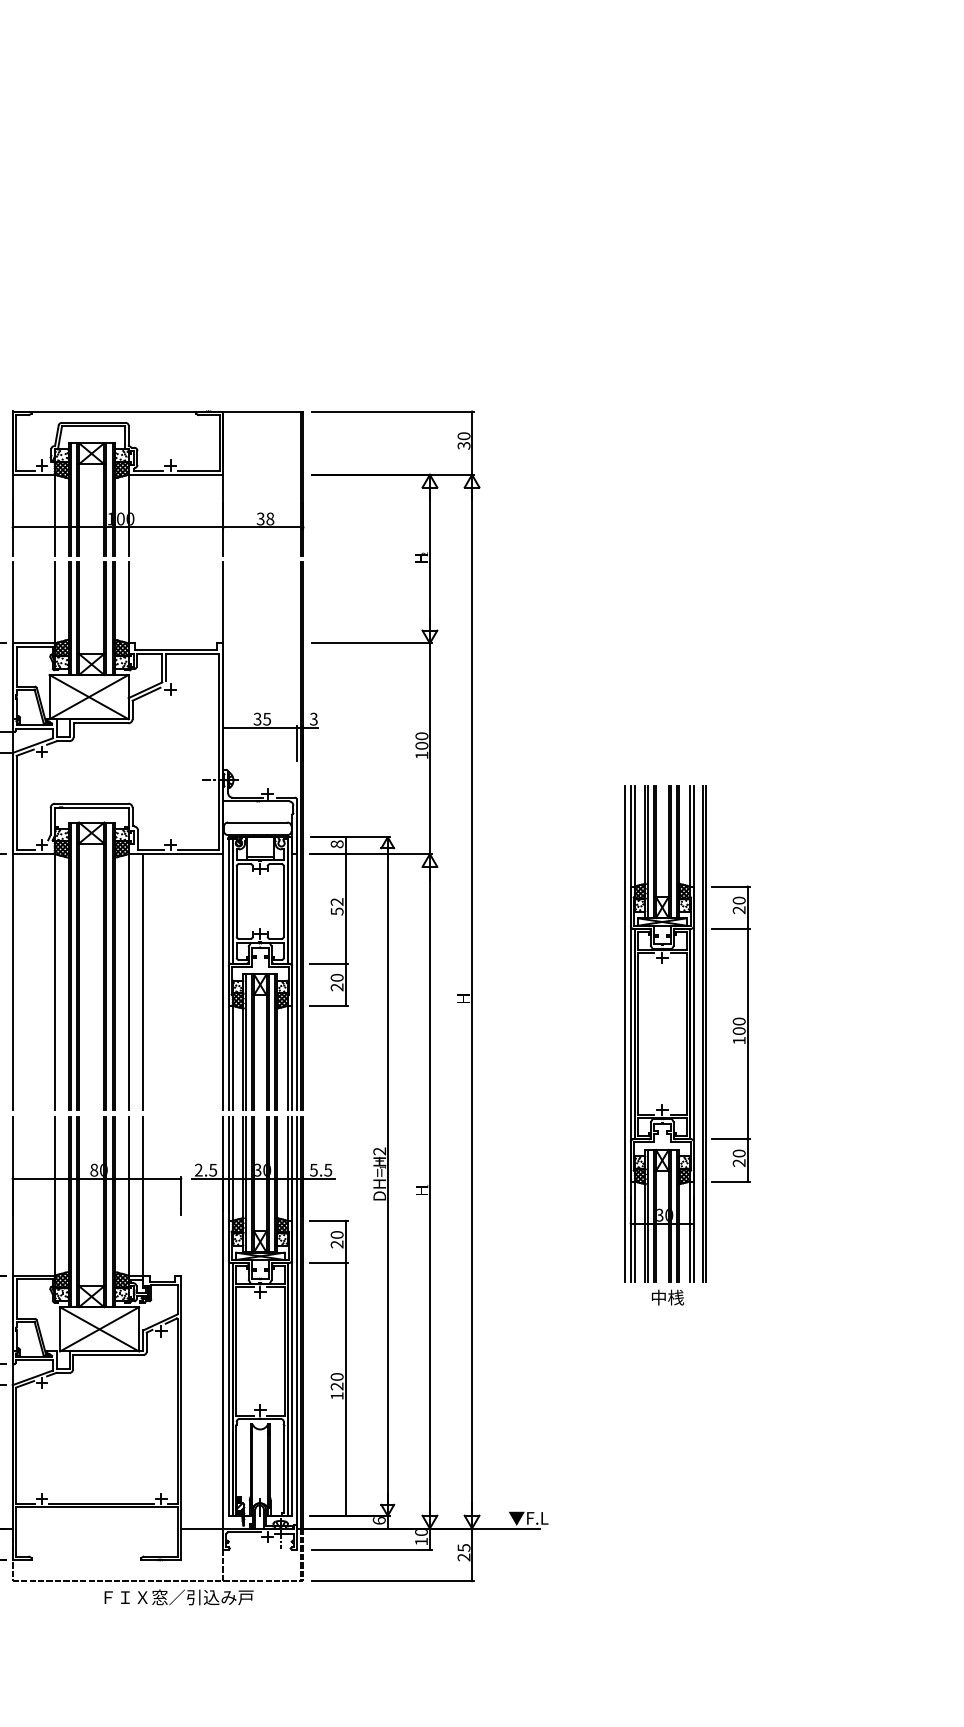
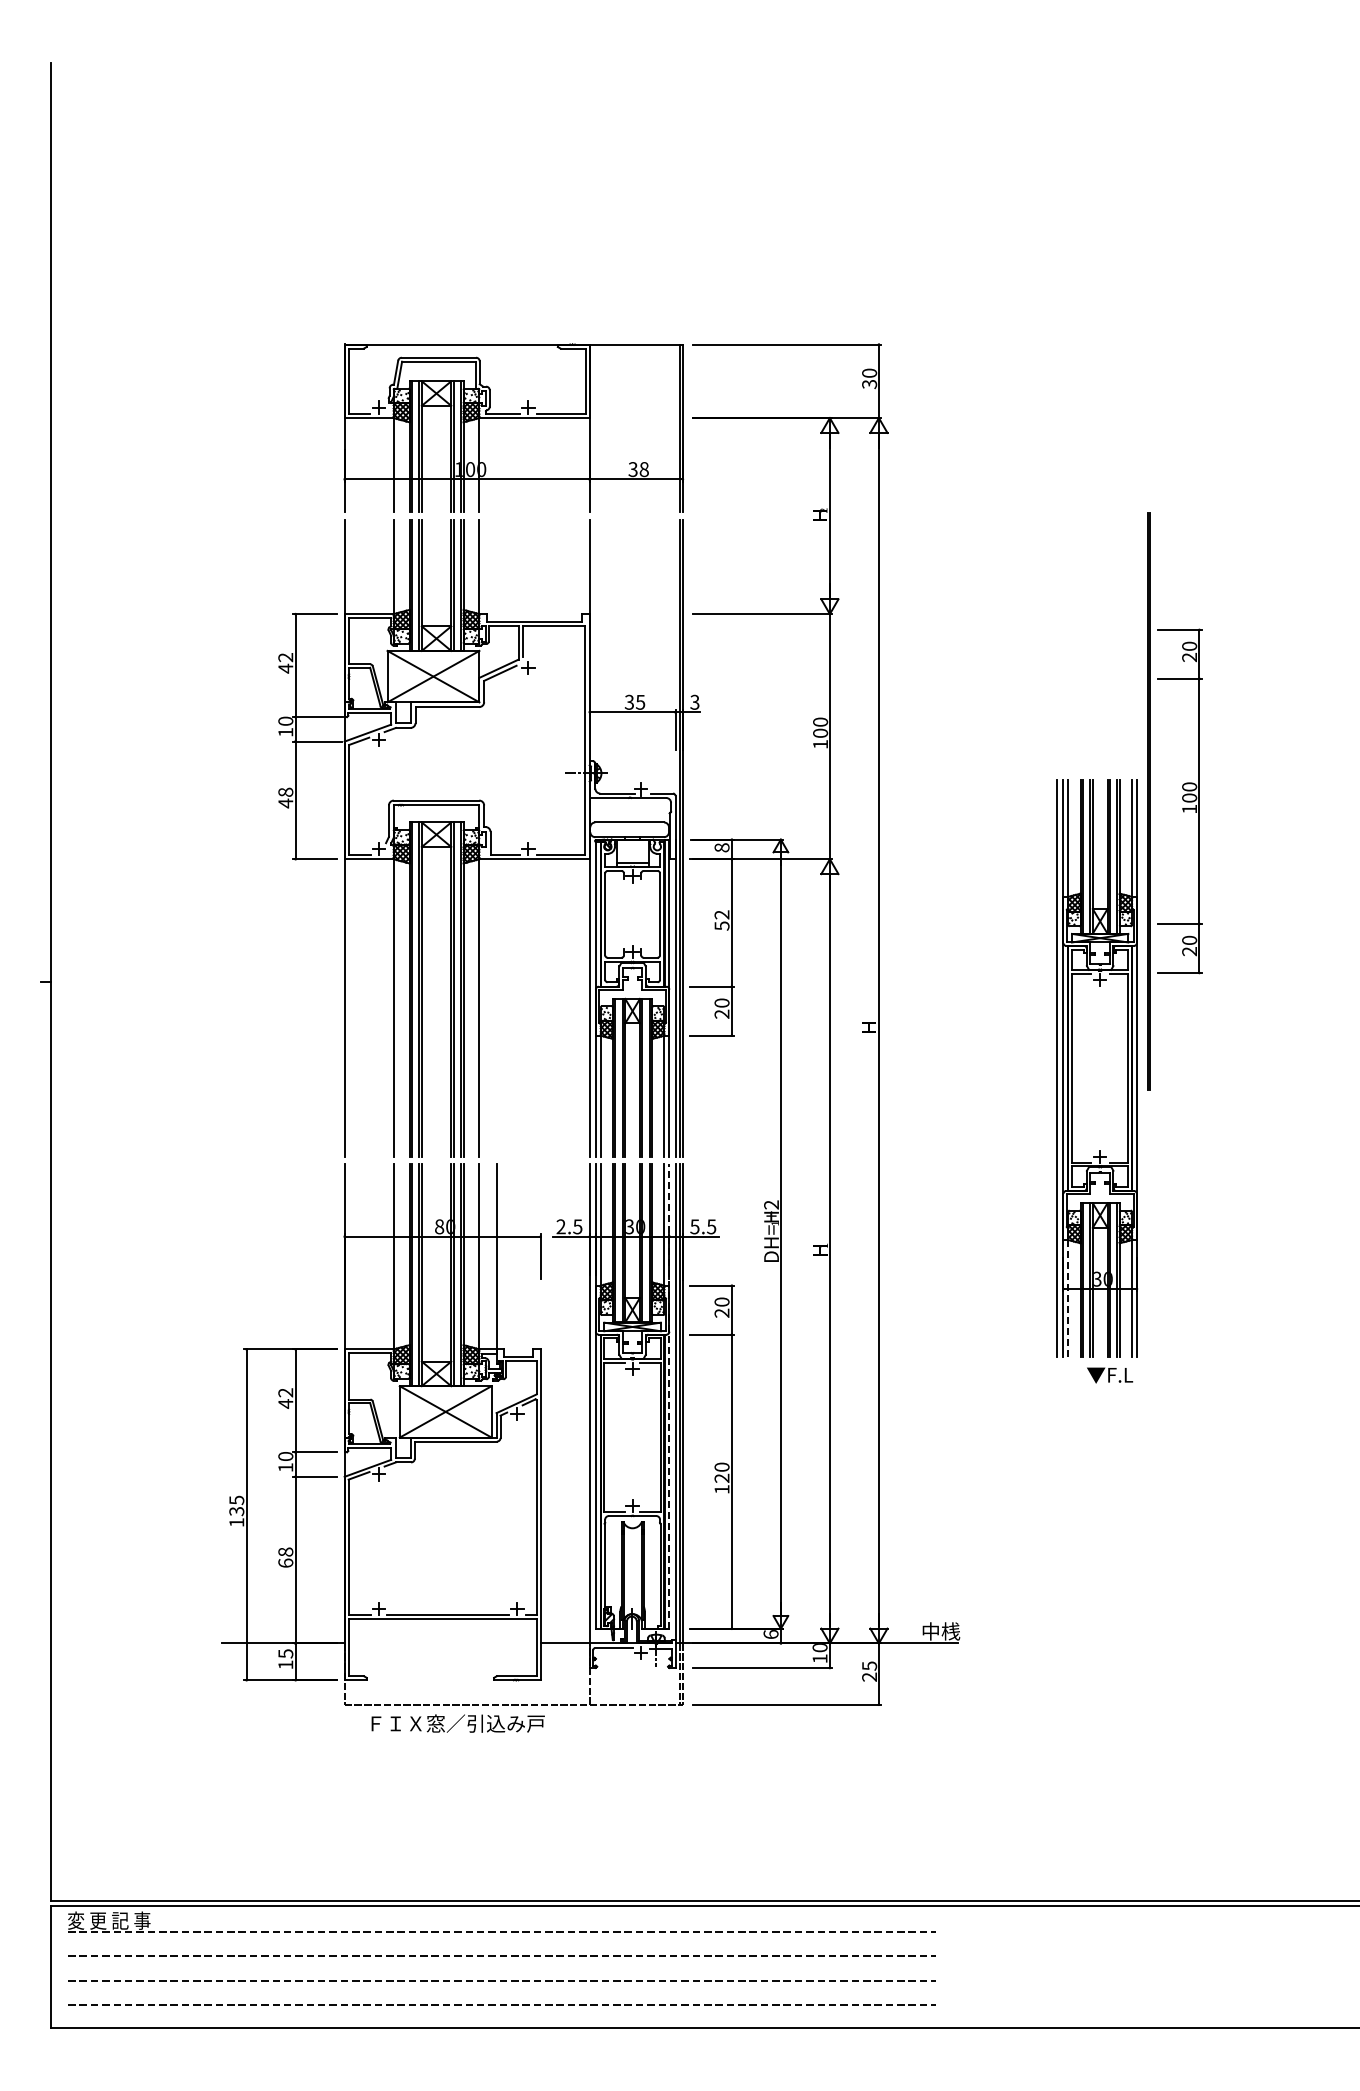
line: (143, 982) -> (496, 1008), removed
part: (733, 1033) -> (1182, 800), moved
line: (635, 1231) -> (1068, 1298), solid -> dashed
text: (671, 1297) -> (1110, 1374), 中桟 -> ▼F.L
line: (291, 1316) -> (669, 1396), solid -> dashed
text: (528, 1518) -> (944, 1631), ▼F.L -> 中桟
text: (178, 1597) -> (457, 1723), moved

